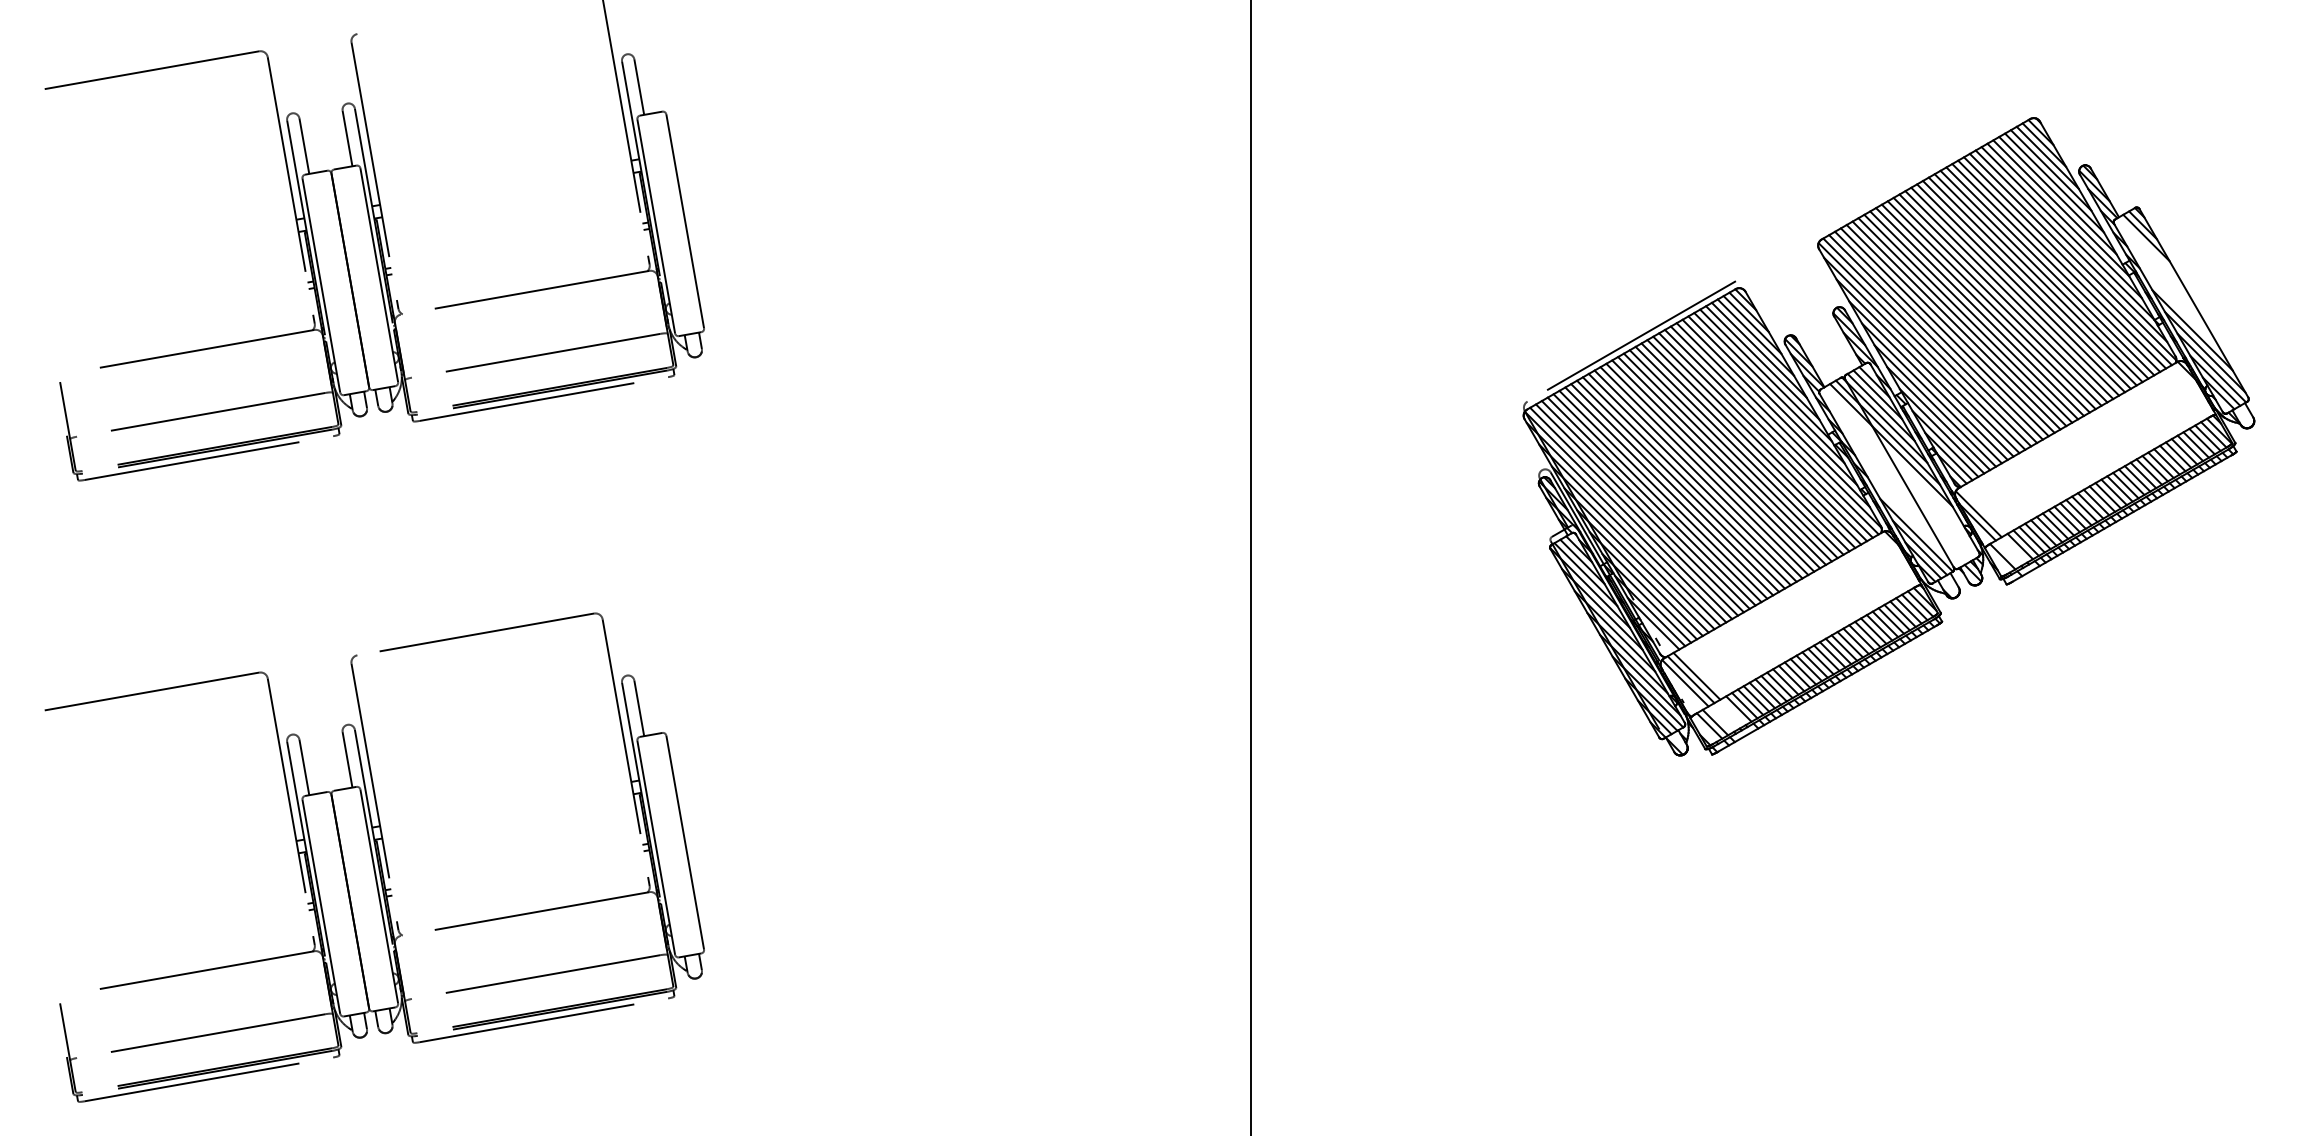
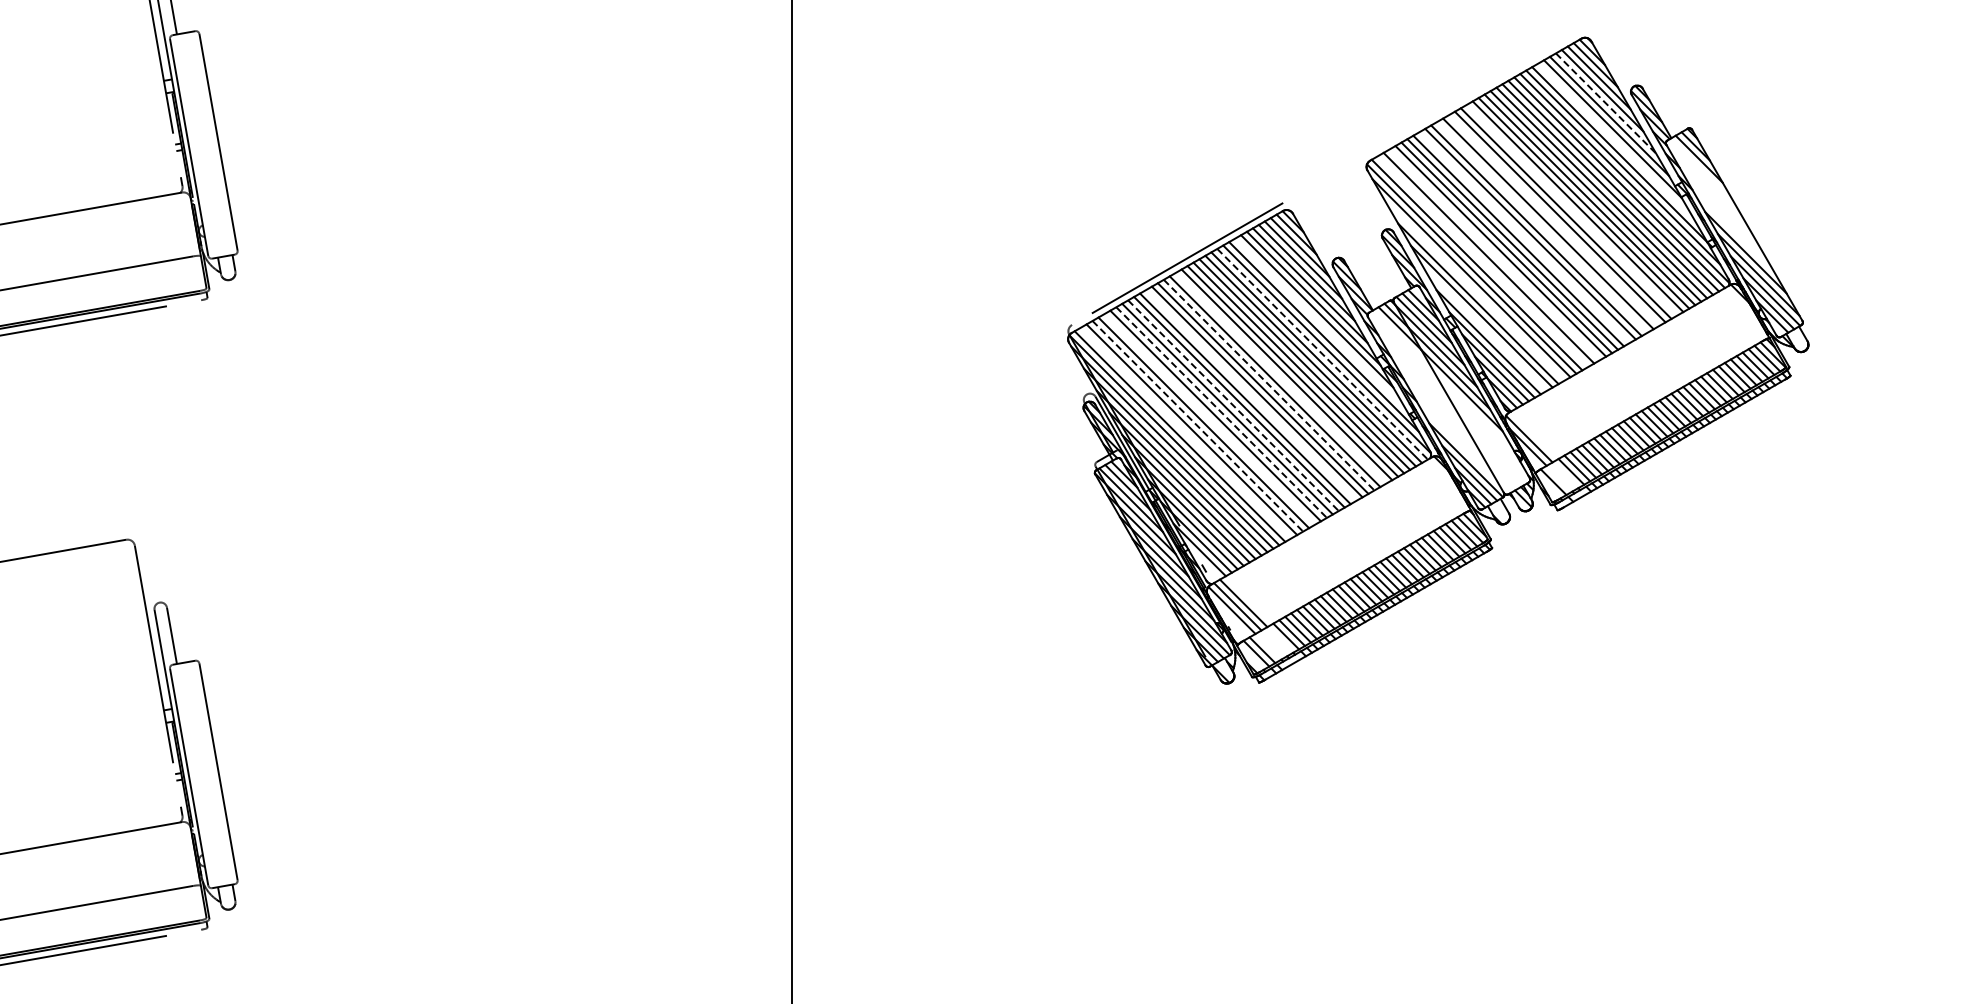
line: (2054, 183) -> (1606, 103), solid -> dashed
line: (2064, 220) -> (1616, 141), removed
line: (2021, 288) -> (1572, 210), removed
line: (2003, 298) -> (1554, 220), removed
line: (1991, 305) -> (1542, 227), removed
line: (1974, 315) -> (1524, 237), removed
line: (1944, 332) -> (1494, 254), removed
line: (1933, 339) -> (1483, 262), removed
line: (1924, 367) -> (1474, 290), removed
line: (1772, 400) -> (1320, 323), removed
line: (1935, 405) -> (1485, 328), removed
line: (1774, 430) -> (1322, 354), solid -> dashed
line: (1733, 454) -> (1280, 378), removed
line: (1722, 460) -> (1269, 384), solid -> dashed
line: (1704, 471) -> (1251, 395), removed
line: (1686, 481) -> (1233, 405), solid -> dashed
line: (1675, 488) -> (1221, 413), solid -> dashed
line: (1663, 494) -> (1209, 419), removed
line: (1651, 501) -> (1197, 426), solid -> dashed
line: (1639, 508) -> (1185, 433), removed

